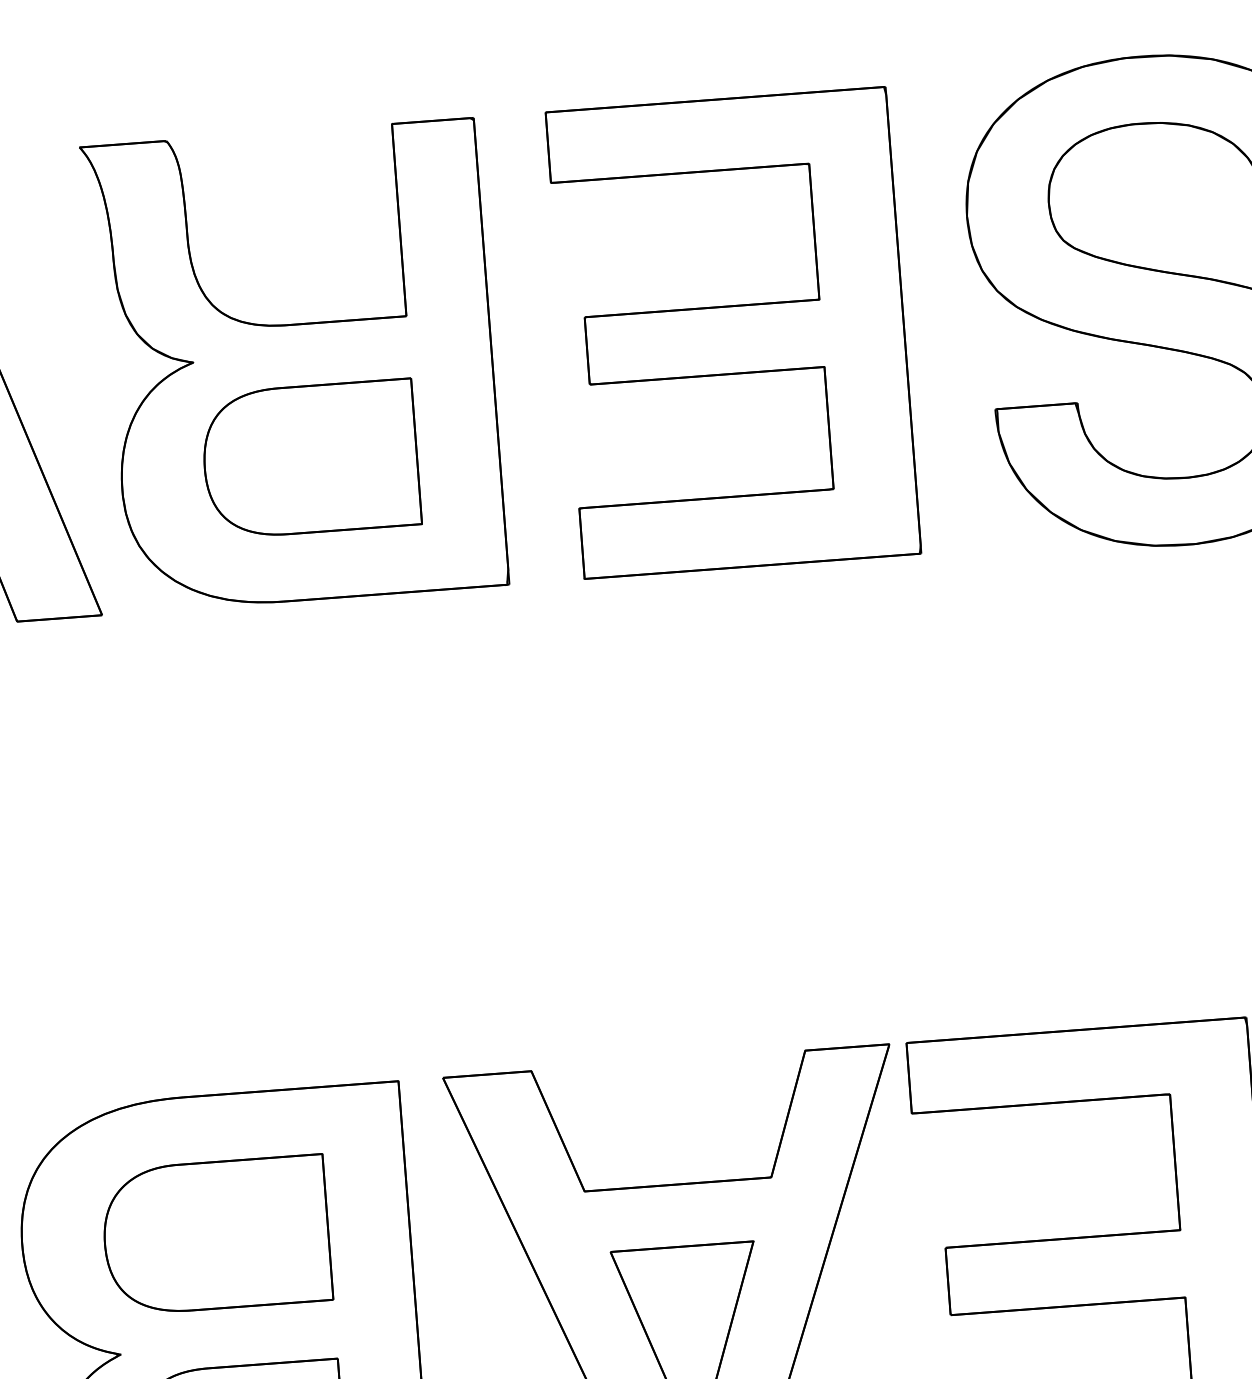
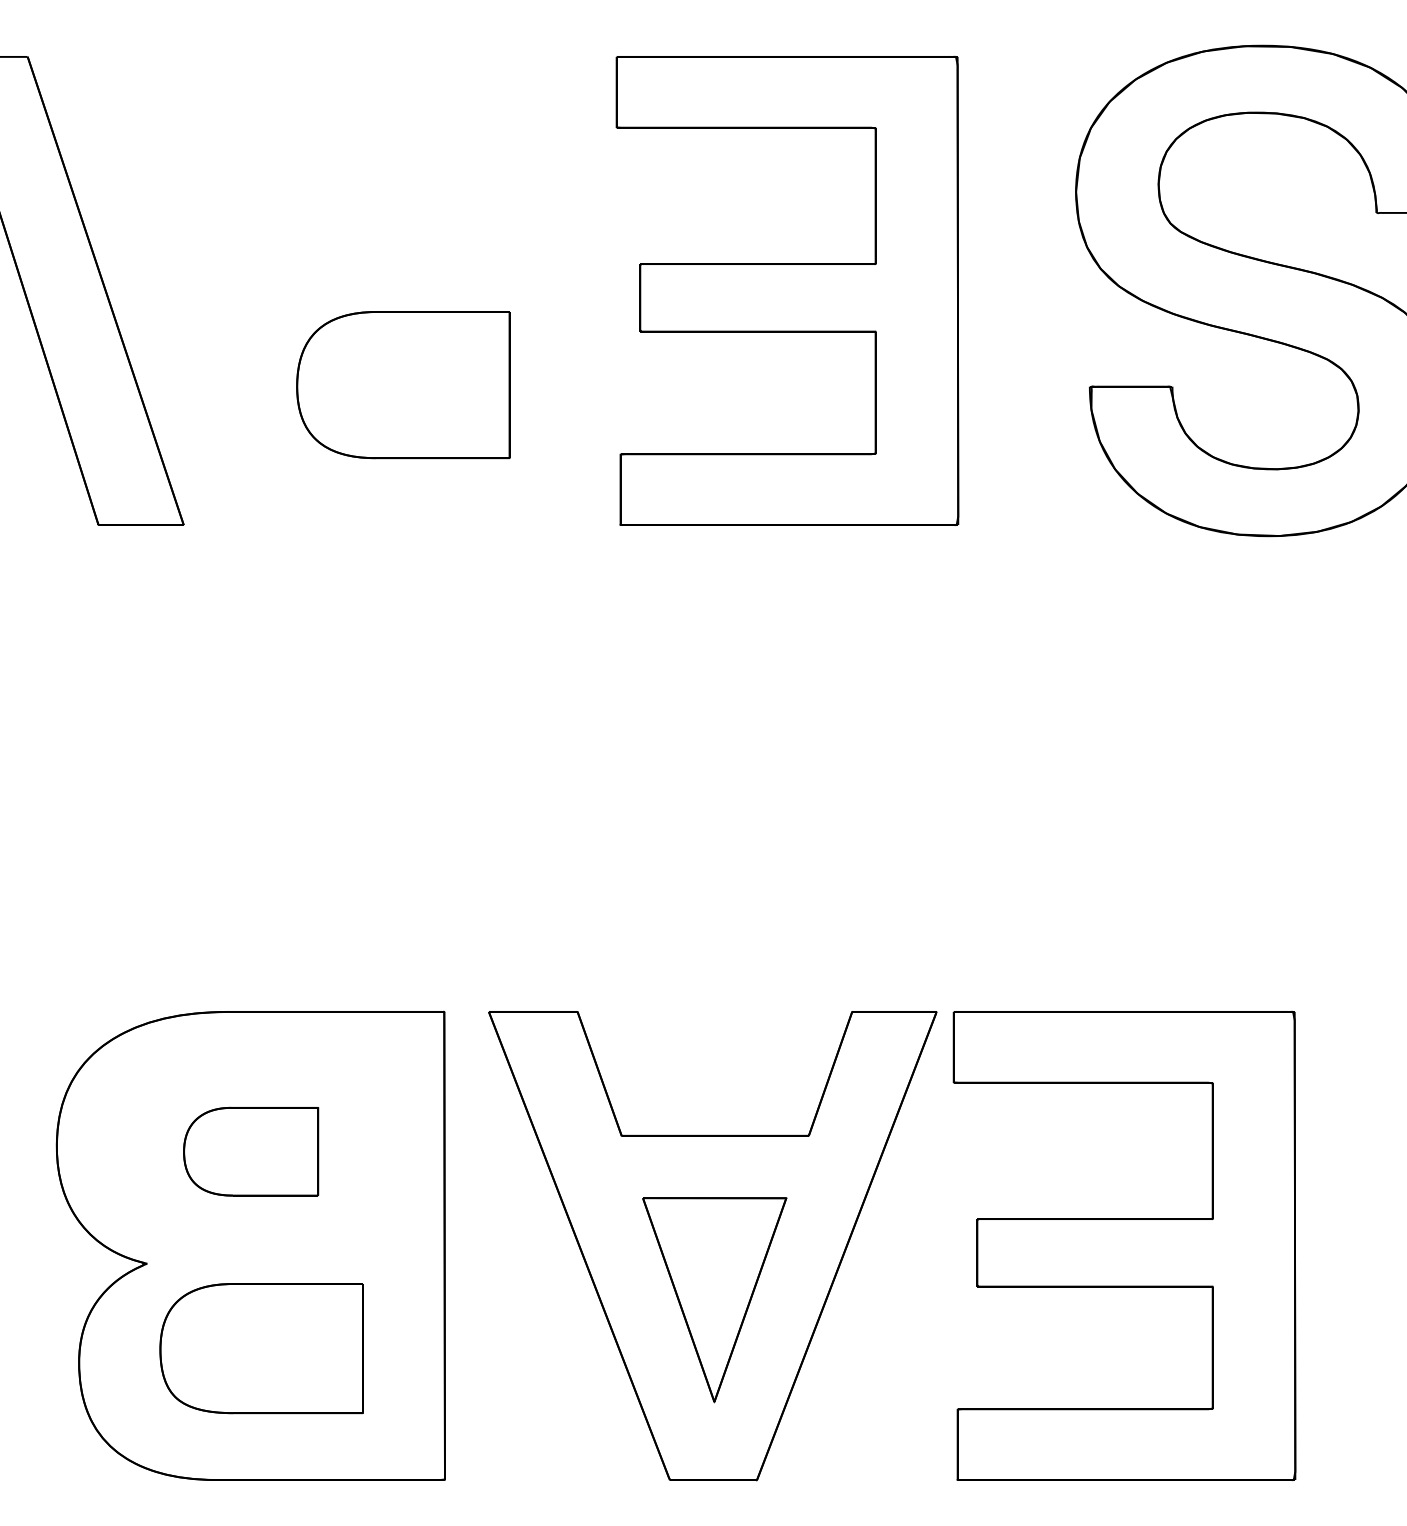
part: (733, 332) -> (787, 290), moved
part: (294, 365) -> (394, 290), removed
part: (215, 1234) -> (250, 1151), size x0.6

